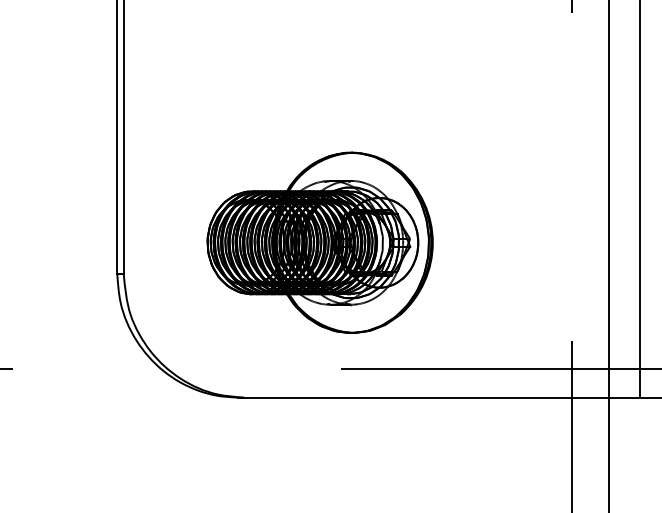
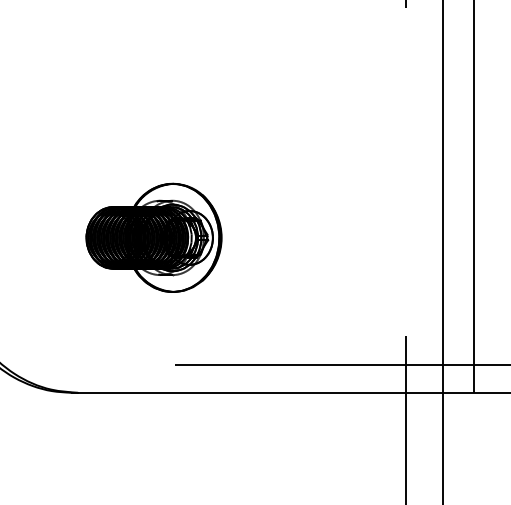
part: (319, 242) -> (153, 237), size x0.6

